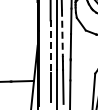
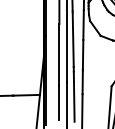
line: (62, 33) -> (73, 39), dashed -> solid
line: (50, 47) -> (59, 55), dashed -> solid

